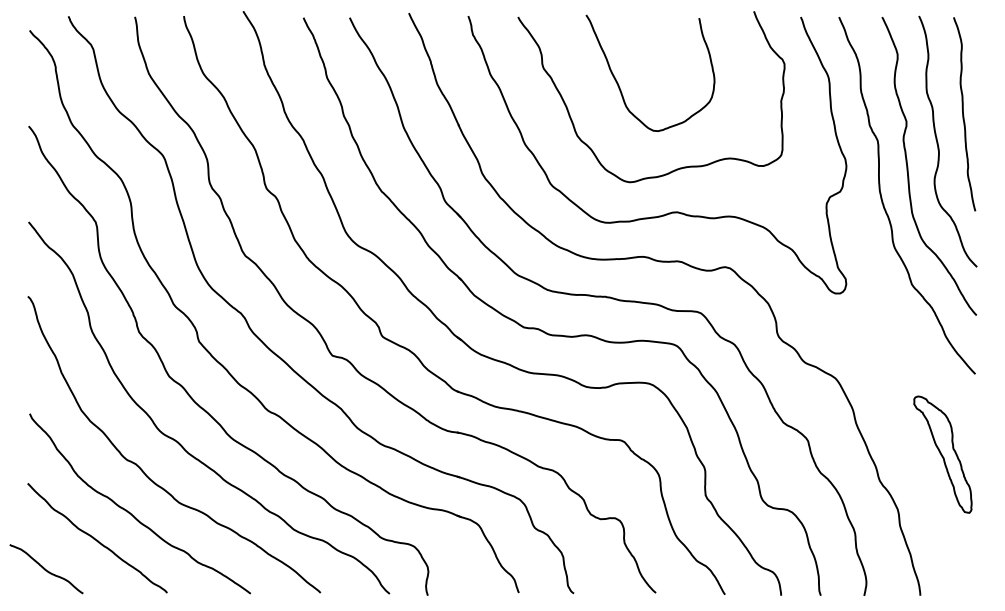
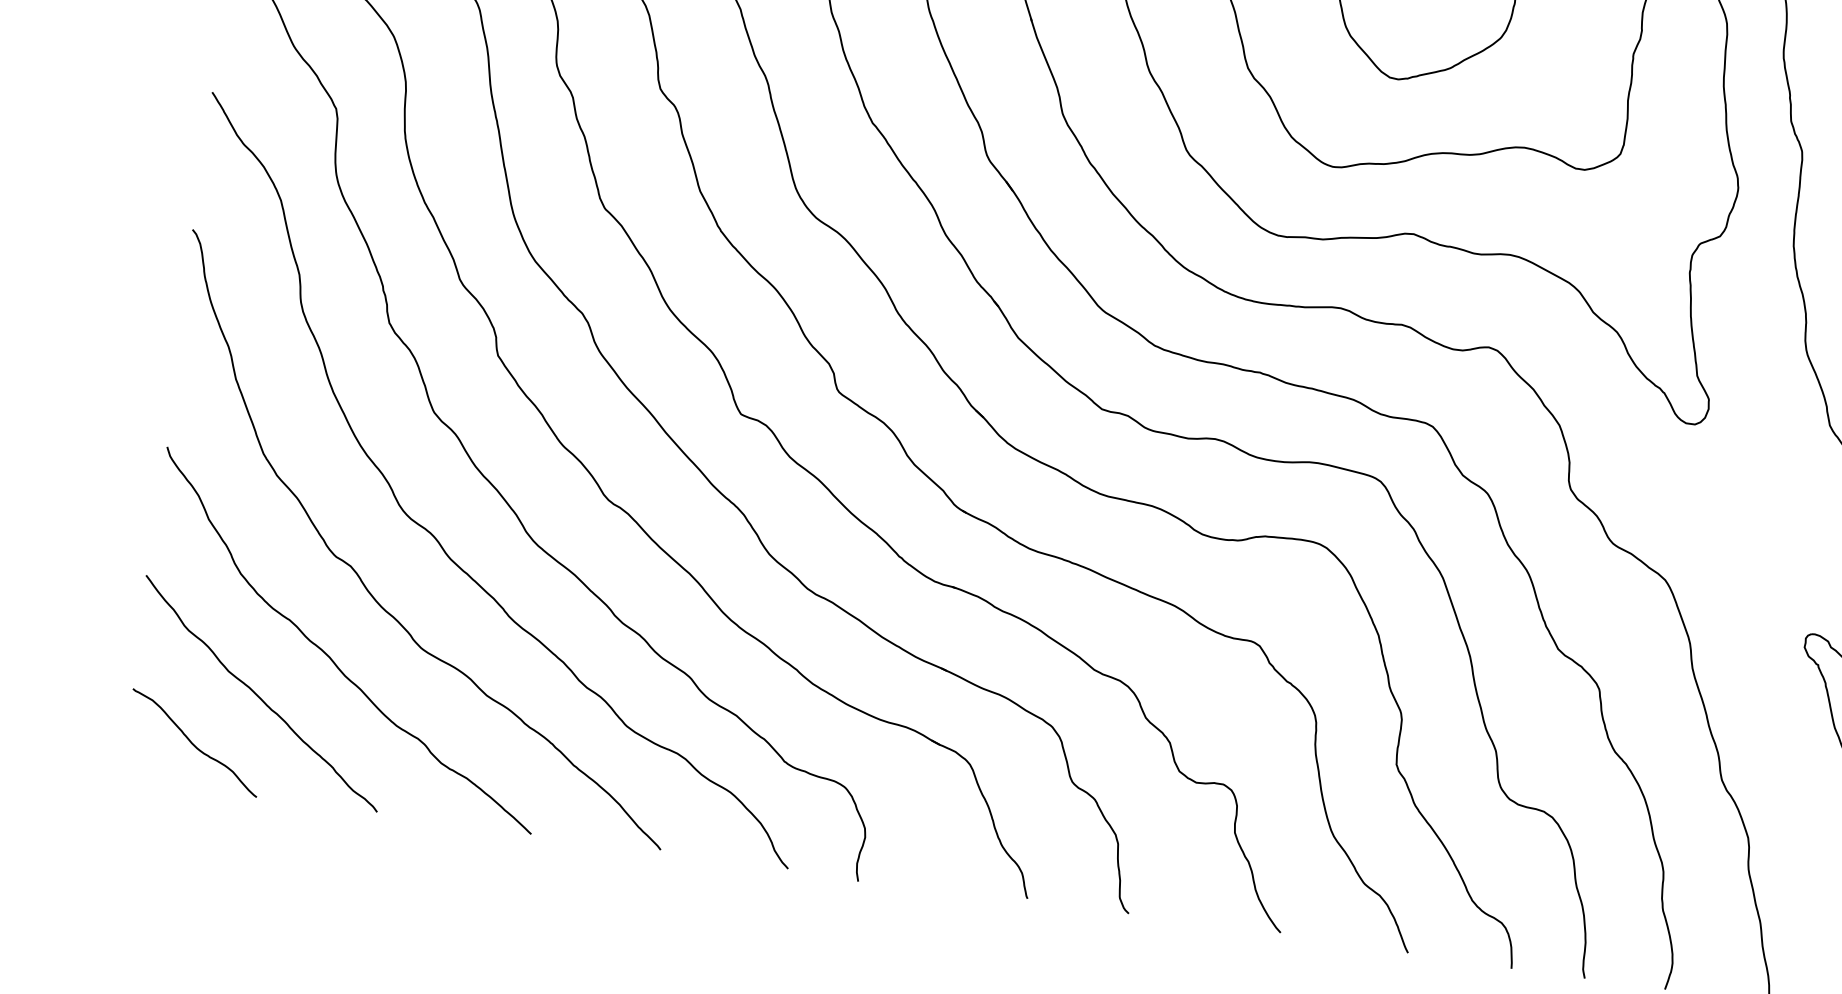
curve: (46, 569) -> (194, 743), moved

